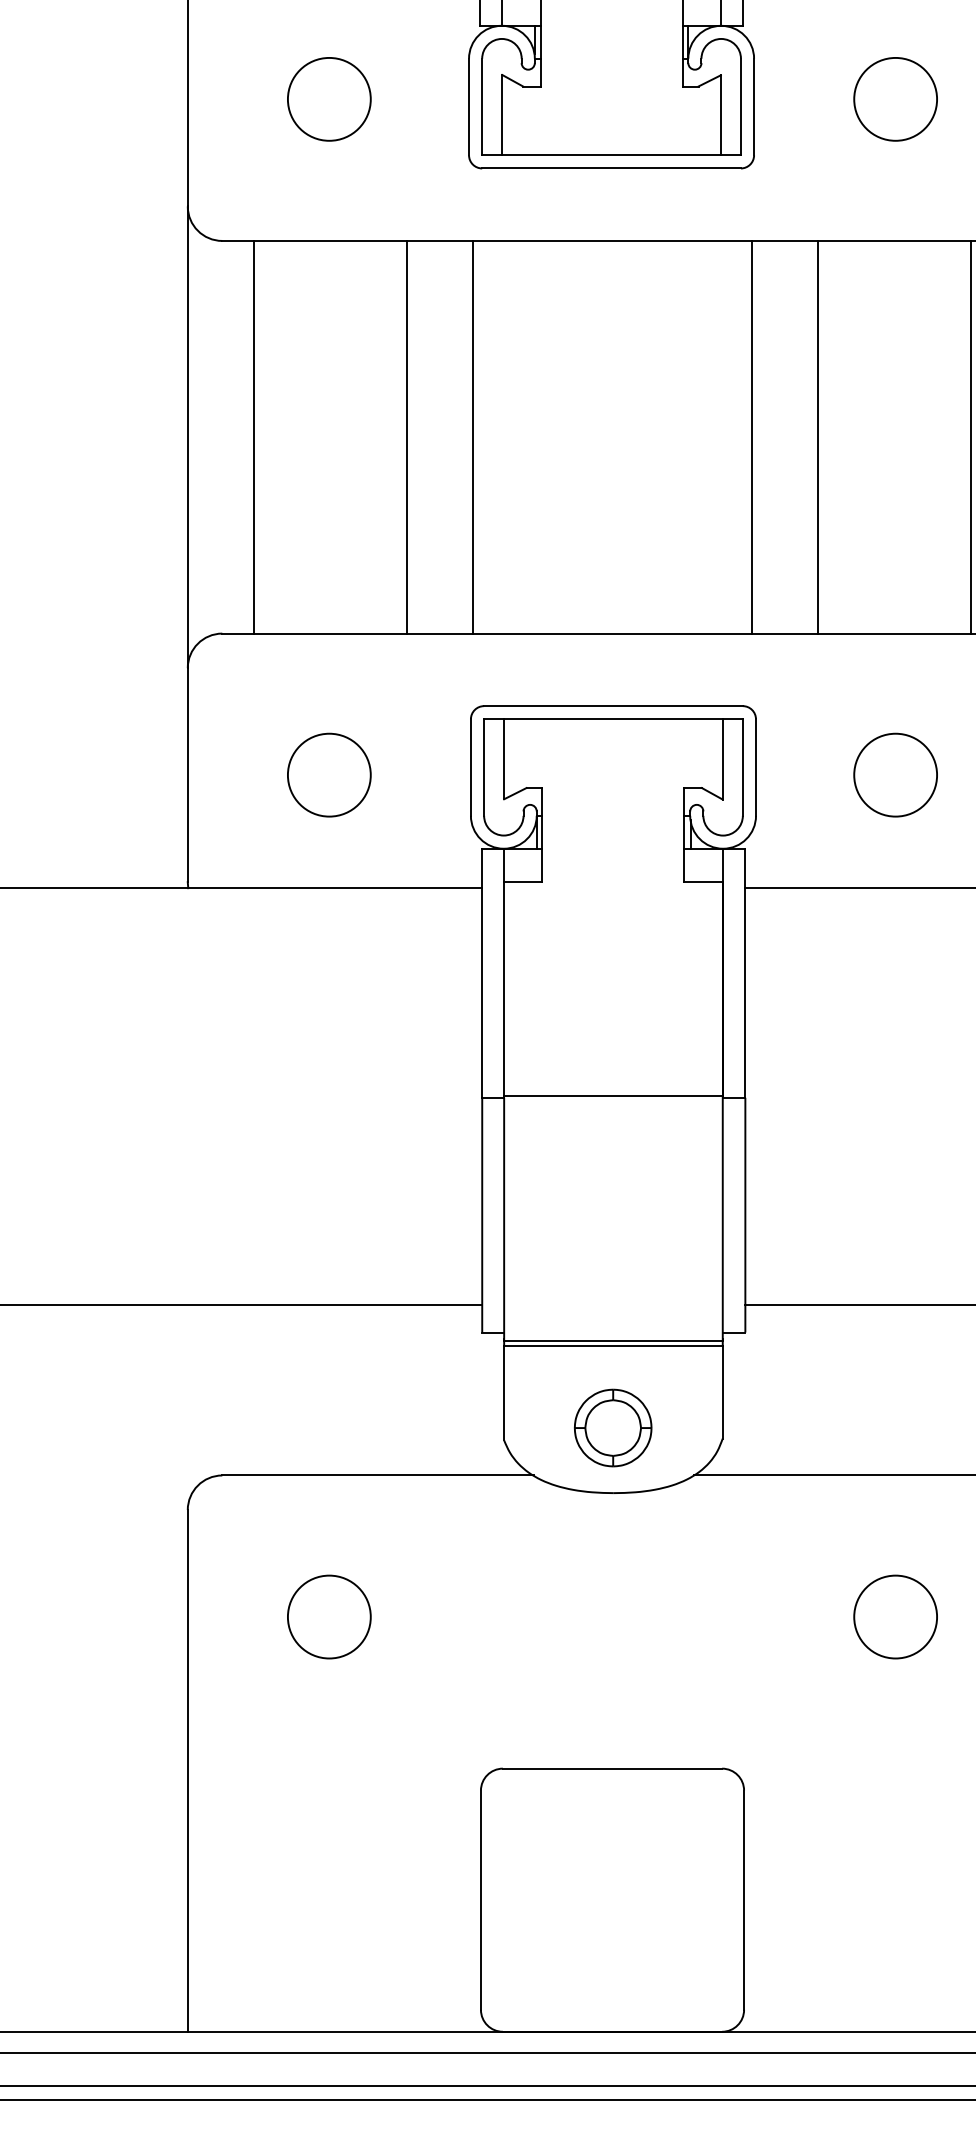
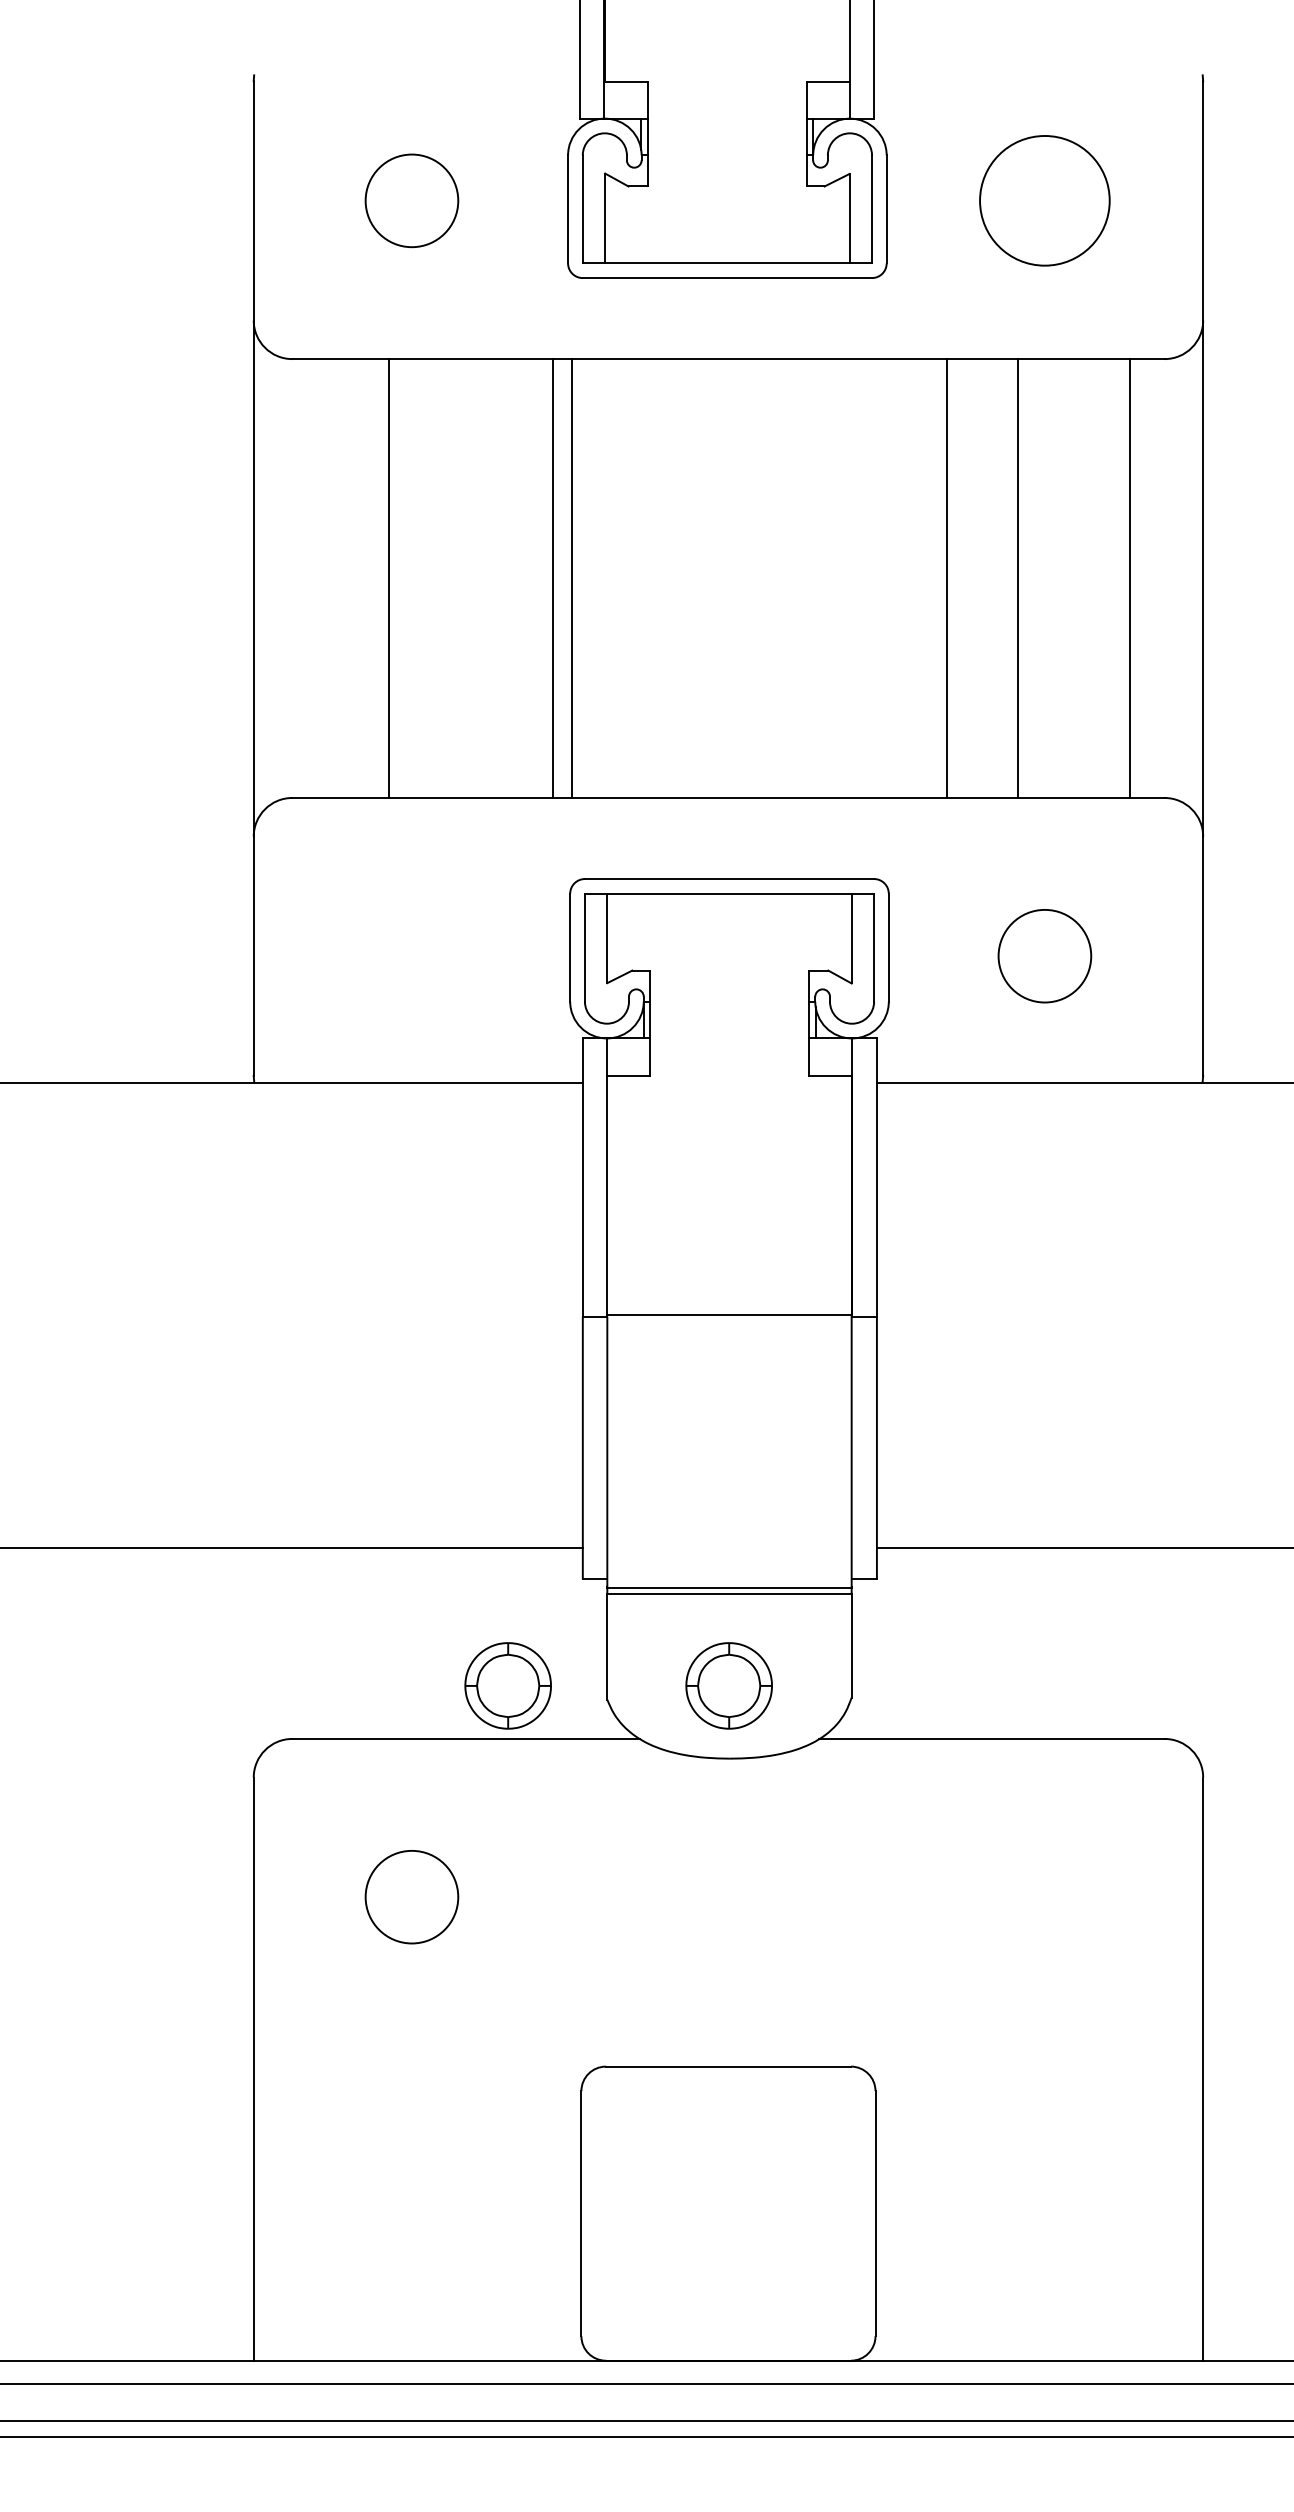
circle: (895, 99) -> (1044, 200), size x1.4
line: (253, 437) -> (389, 578), moved
line: (406, 437) -> (552, 578), moved
line: (752, 437) -> (946, 578), moved
line: (818, 437) -> (1018, 578), moved
circle: (328, 775) -> (411, 956), removed
part: (414, 1427) -> (507, 1685), added
circle: (895, 1617) -> (1044, 1897), removed

